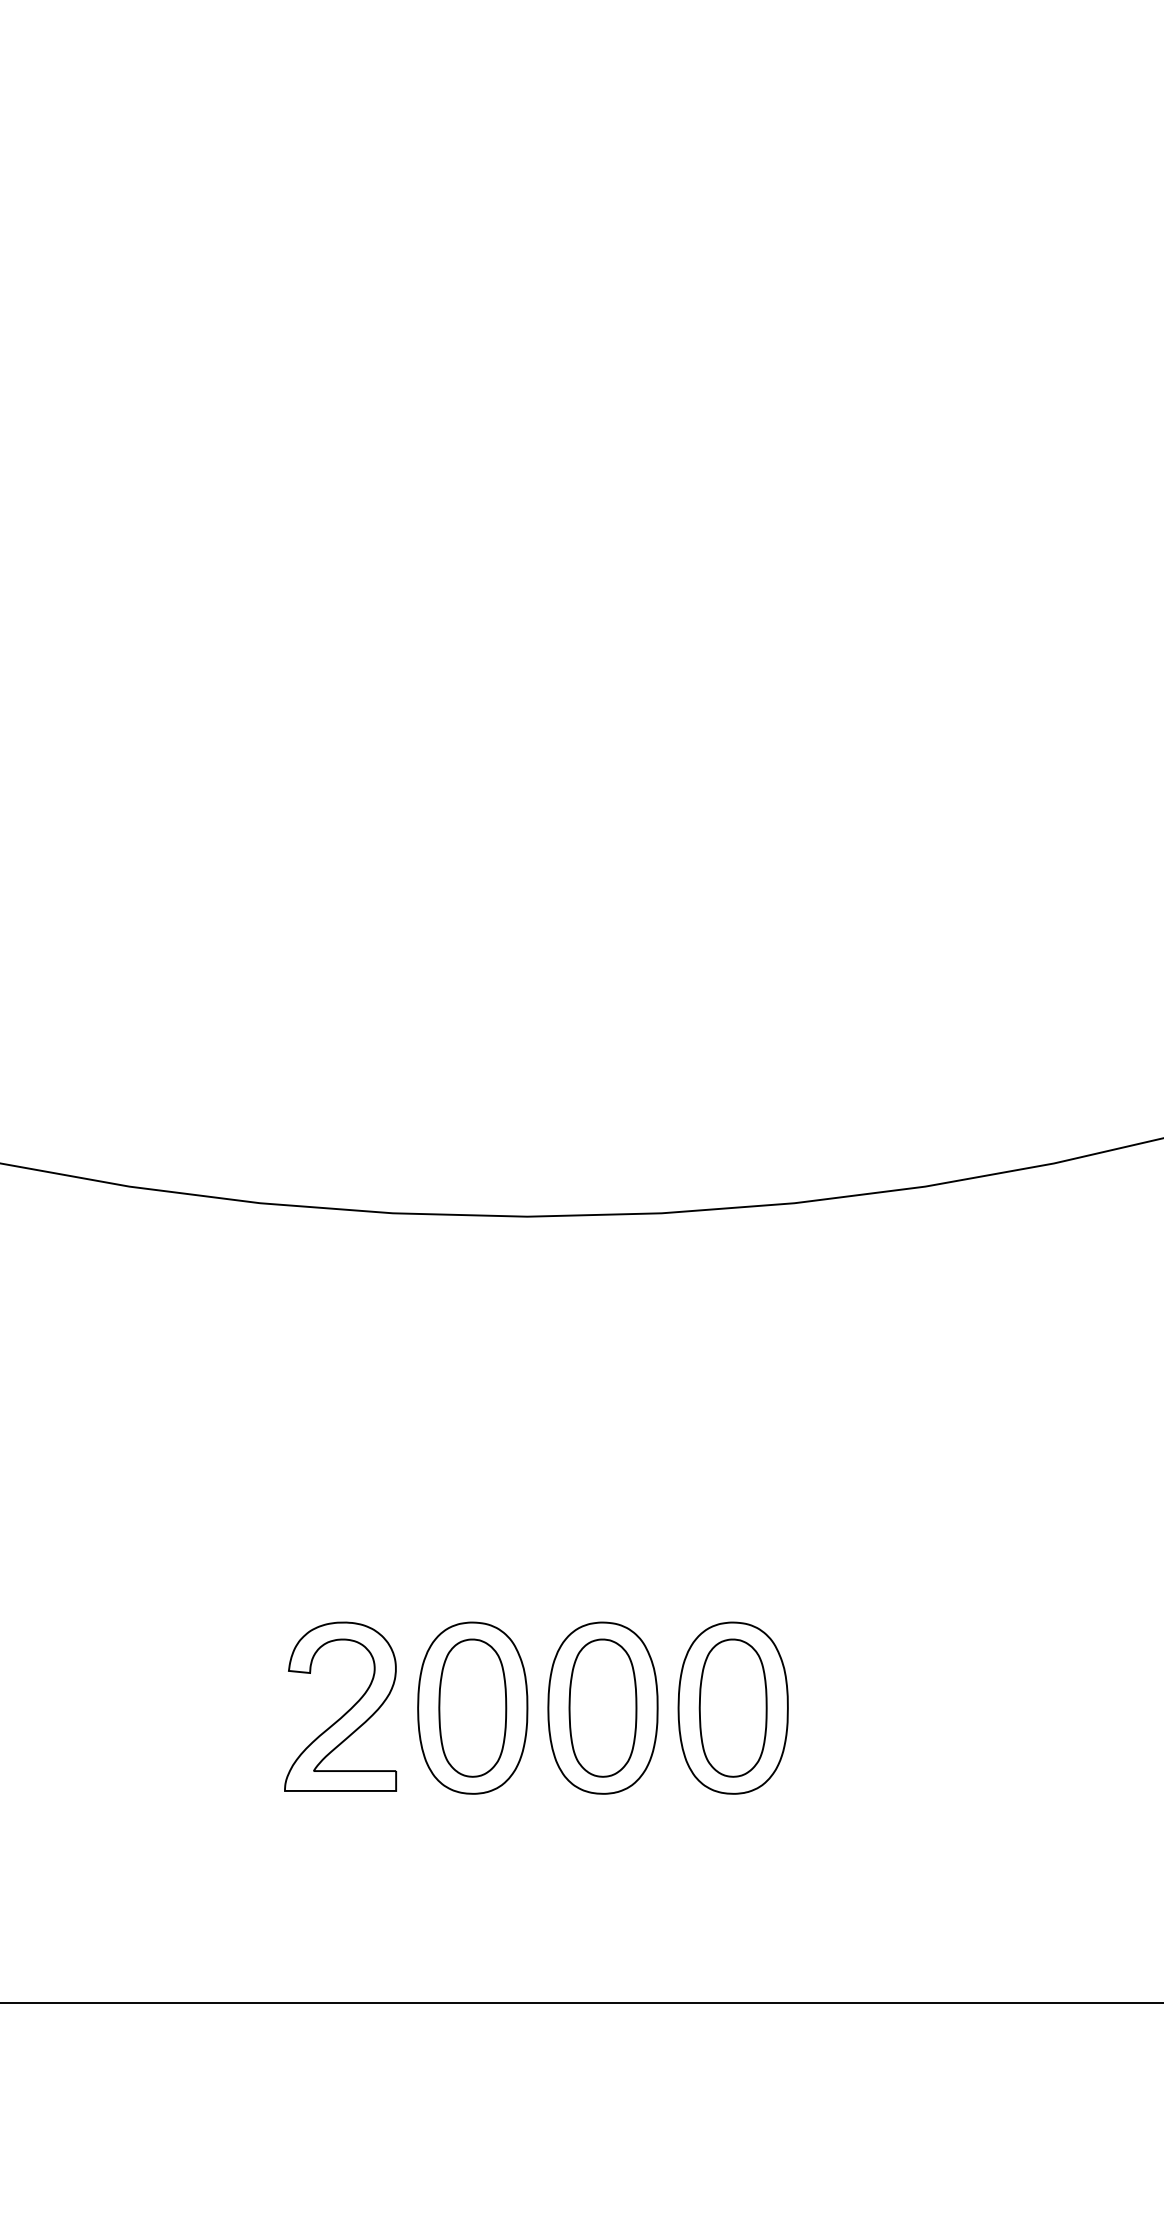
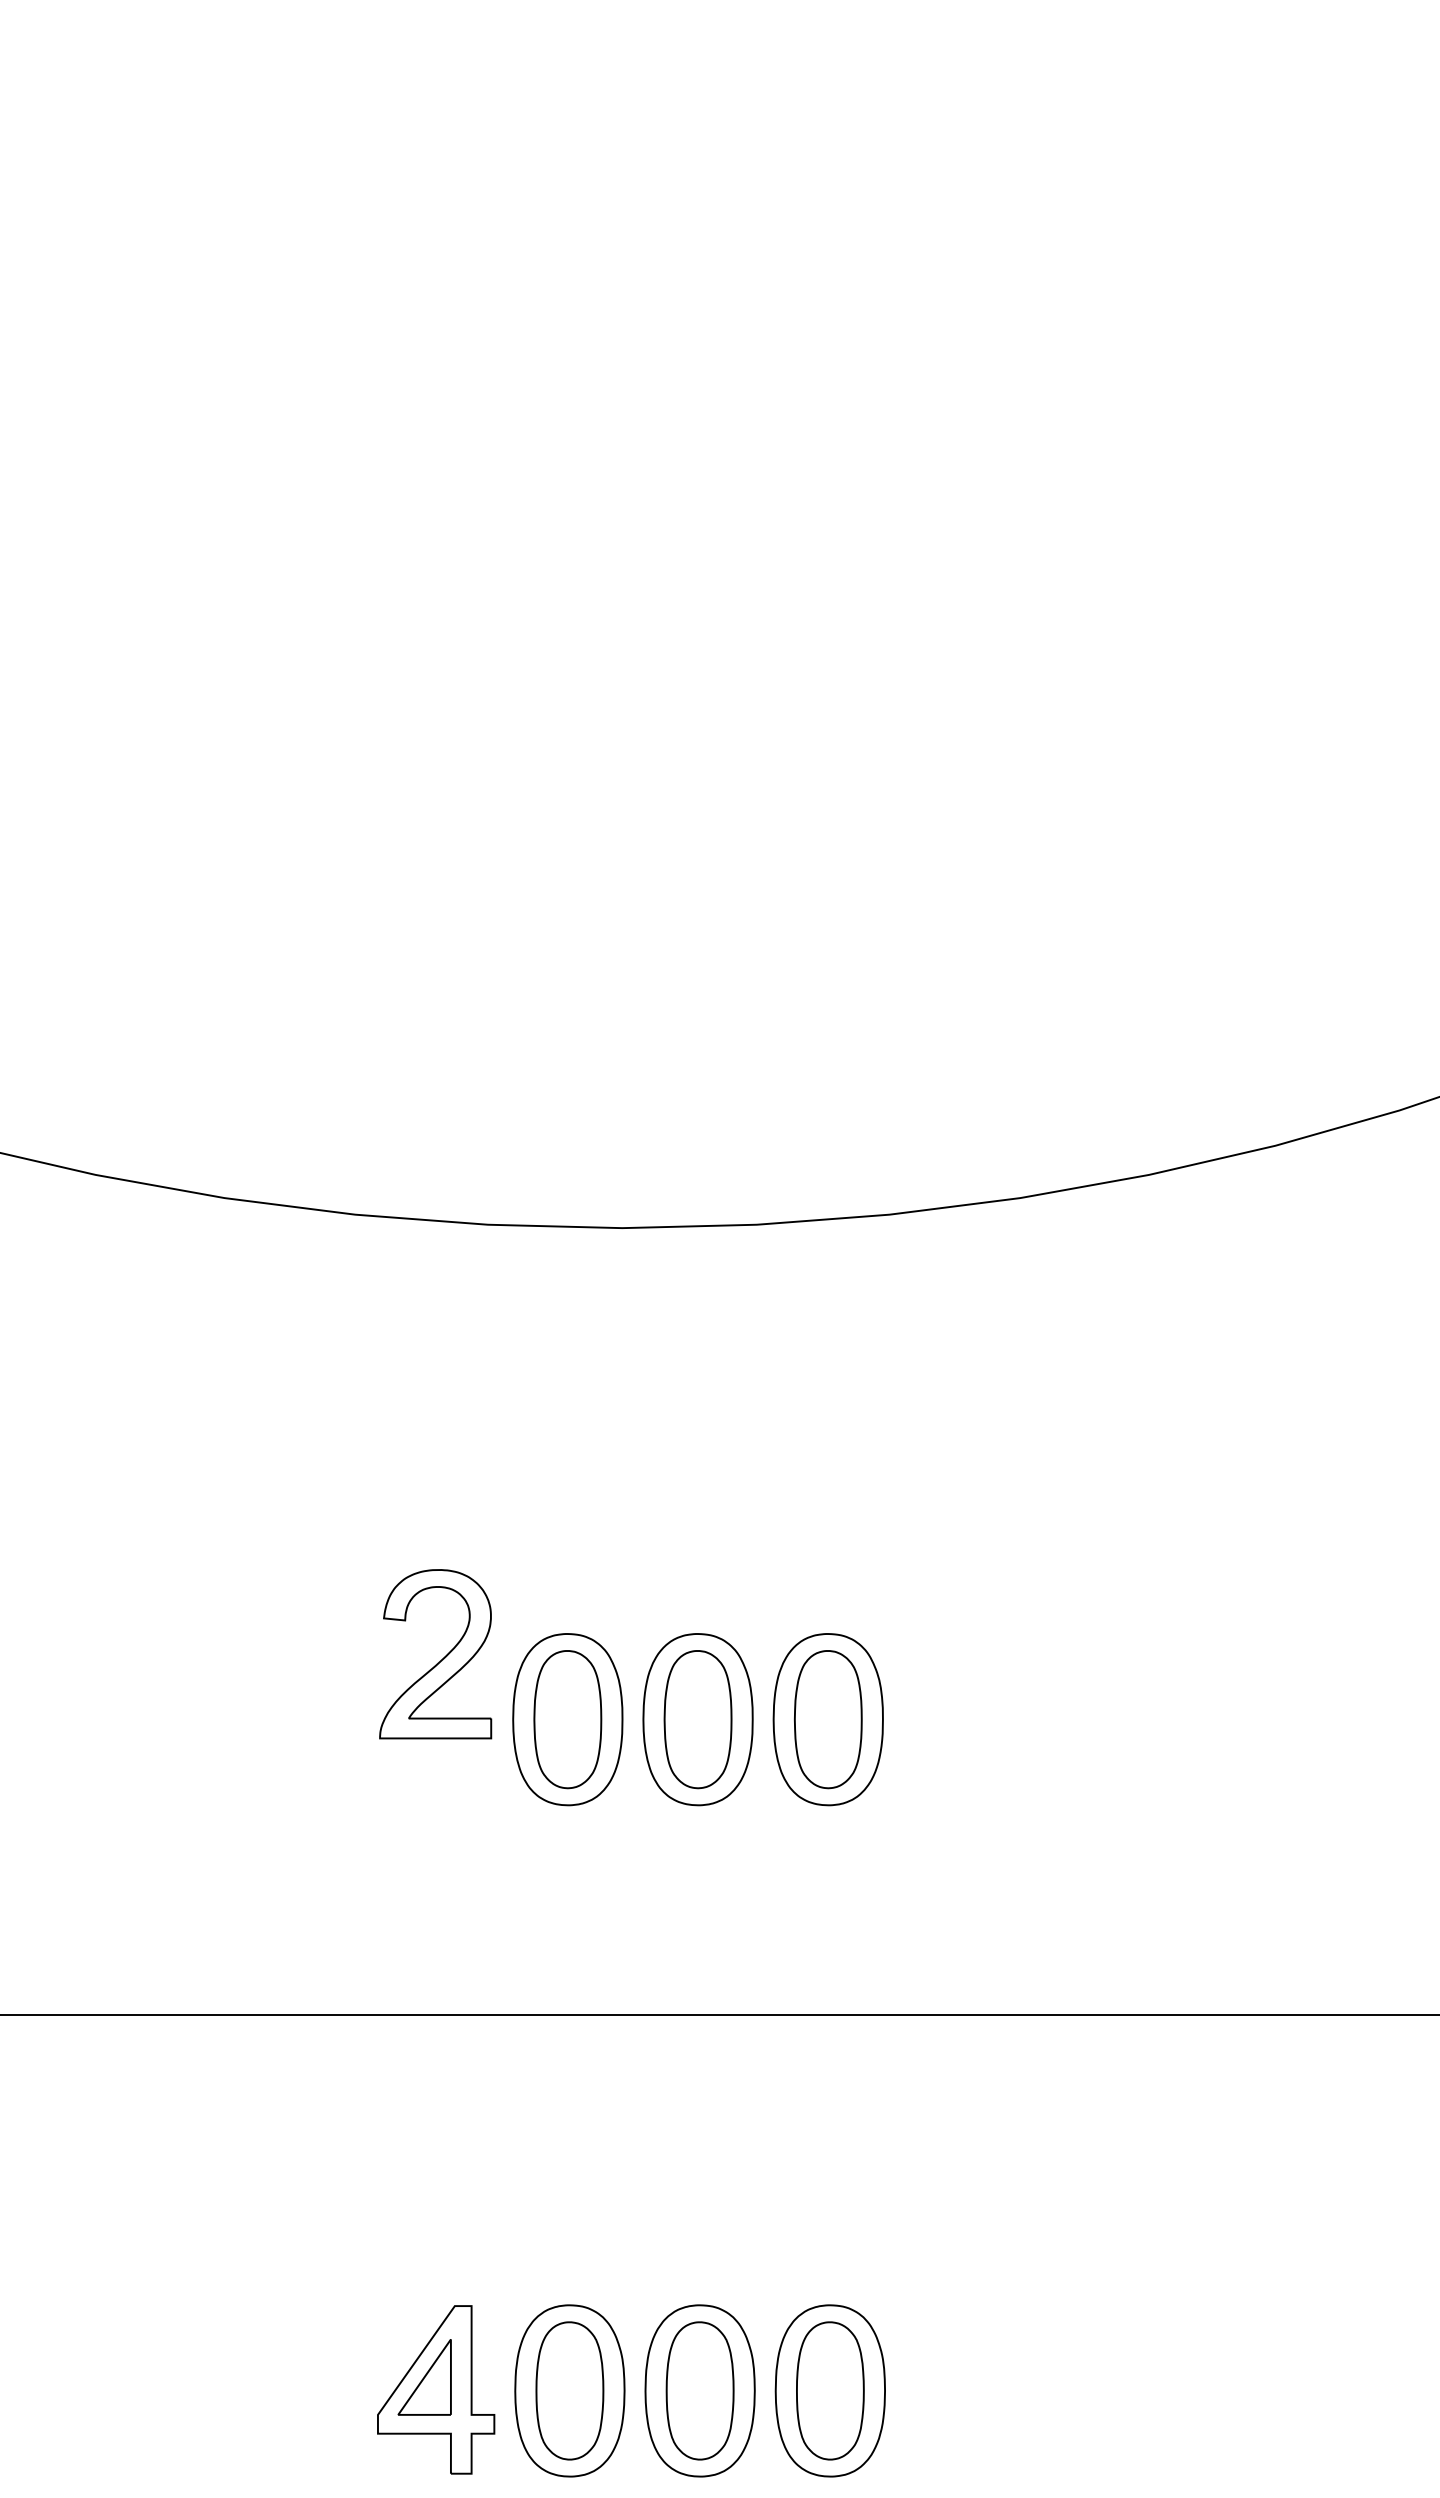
part: (346, 1712) -> (441, 1659), moved

